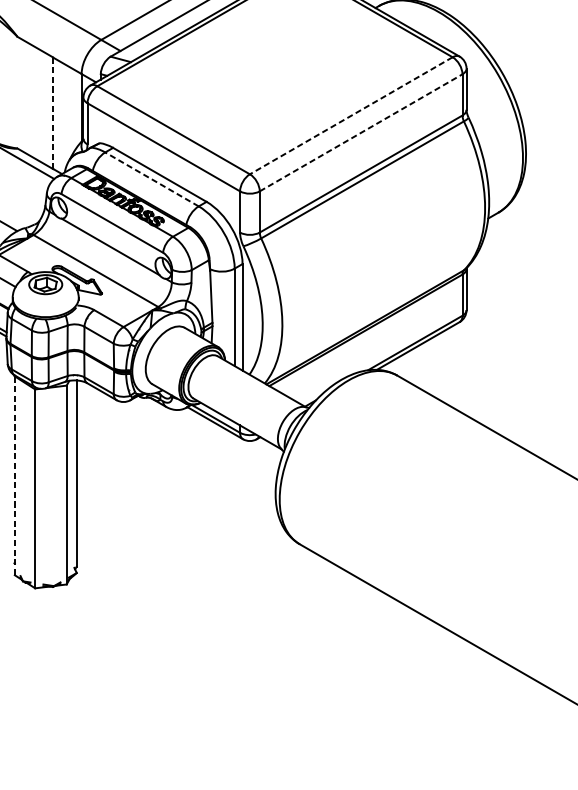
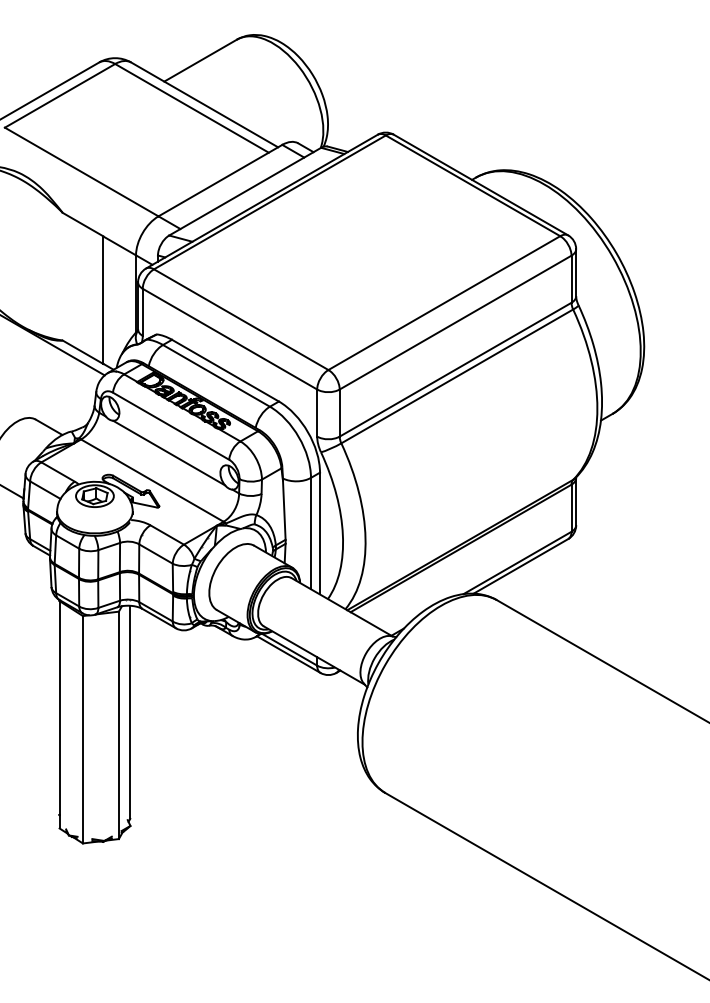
line: (53, 113) -> (103, 300), dashed -> solid
line: (351, 116) -> (444, 303), dashed -> solid
line: (361, 132) -> (455, 322), dashed -> solid
line: (152, 179) -> (216, 375), dashed -> solid
line: (14, 475) -> (59, 714), dashed -> solid

